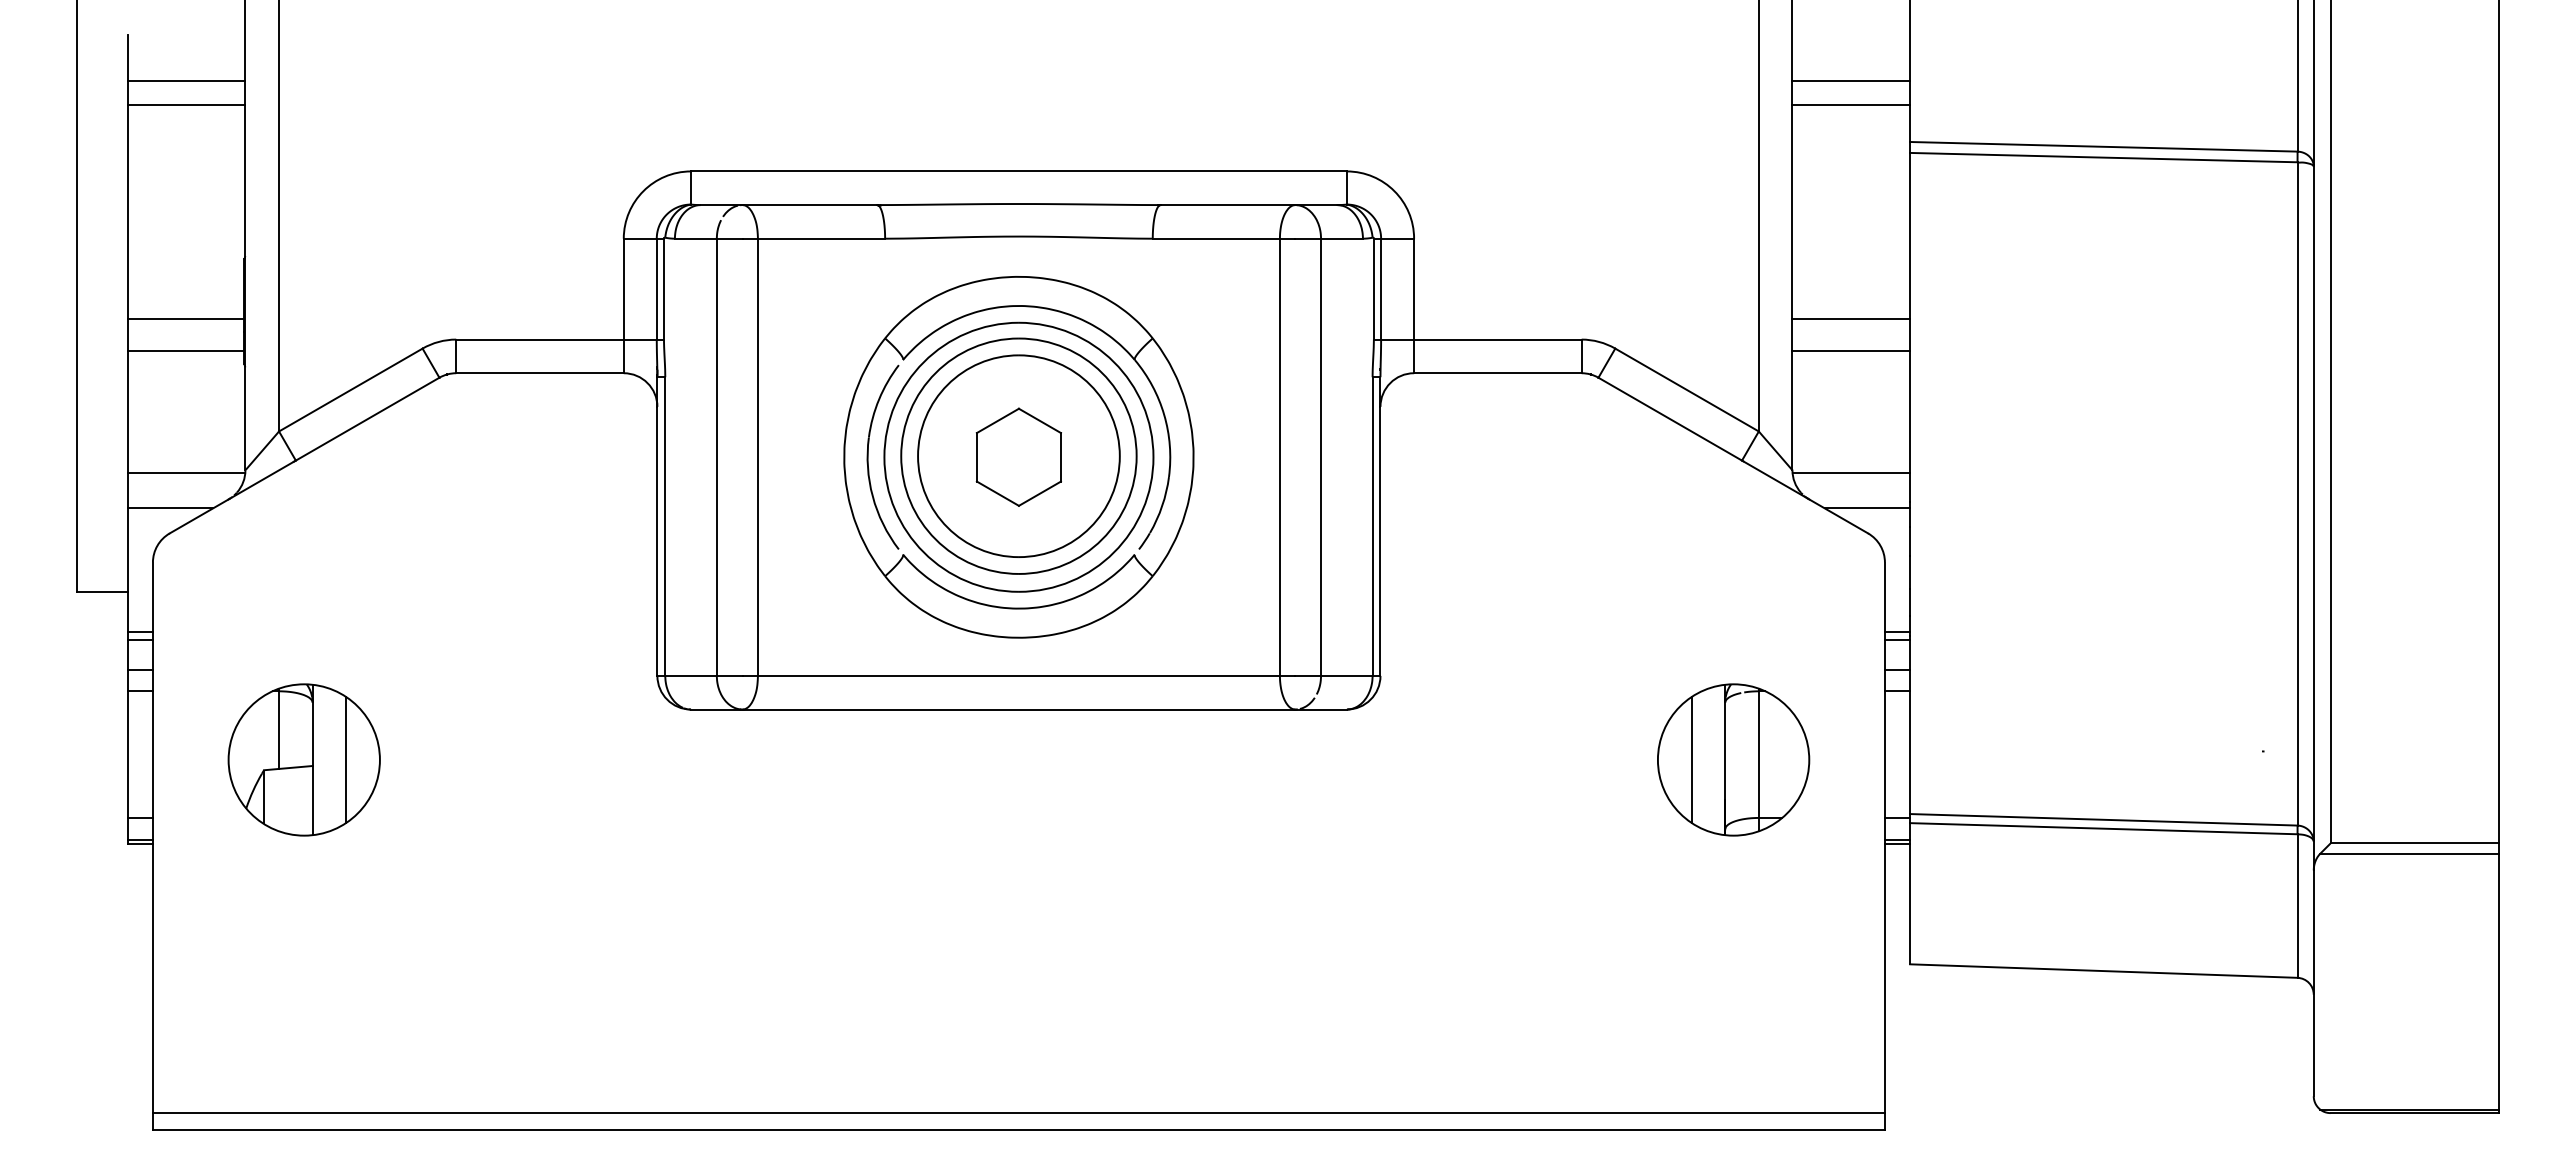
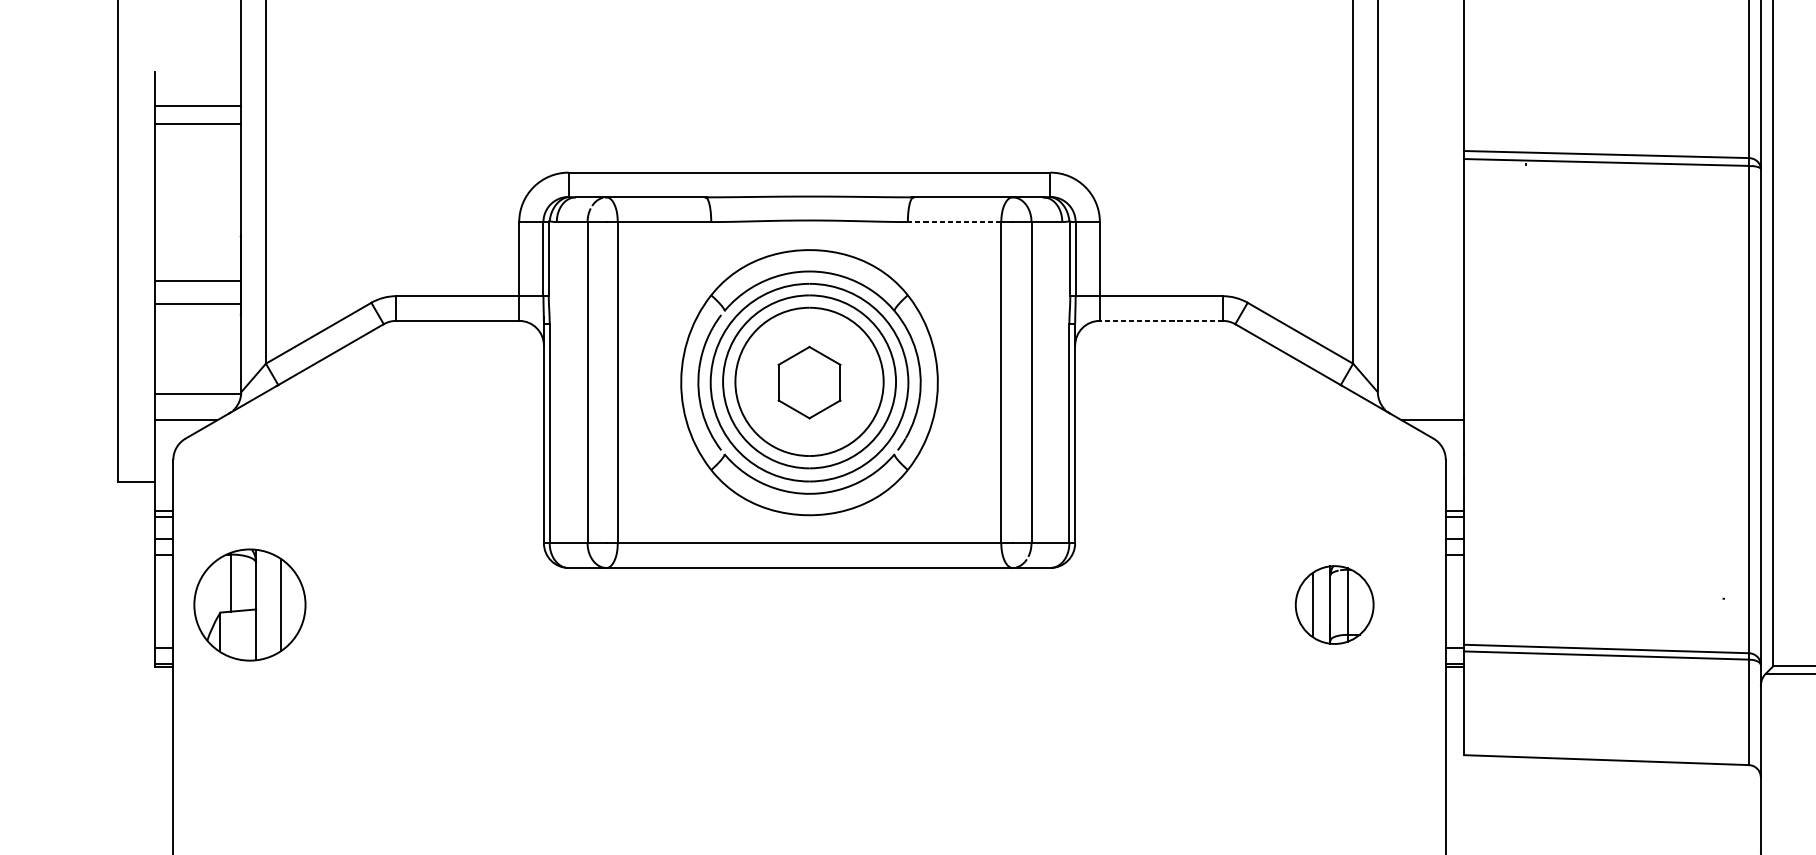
line: (1851, 81) -> (1421, 106), removed
line: (1851, 104) -> (1421, 123), removed
line: (1216, 238) -> (954, 221), solid -> dashed
line: (1851, 319) -> (1421, 281), removed
line: (1851, 350) -> (1421, 304), removed
line: (1497, 373) -> (1161, 321), solid -> dashed
line: (1851, 472) -> (1421, 393), removed
part: (303, 759) -> (249, 604), moved
part: (1733, 759) -> (1334, 604), size x0.7

